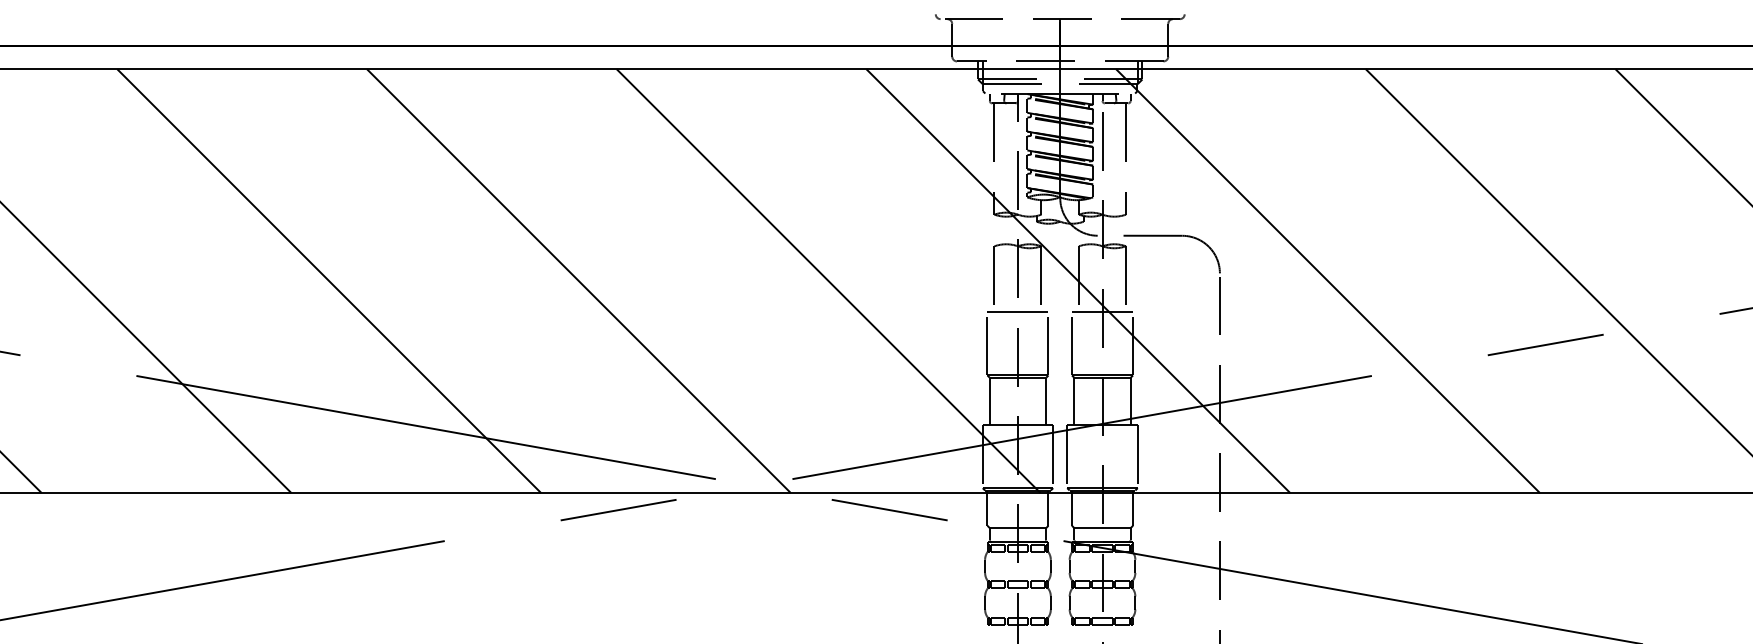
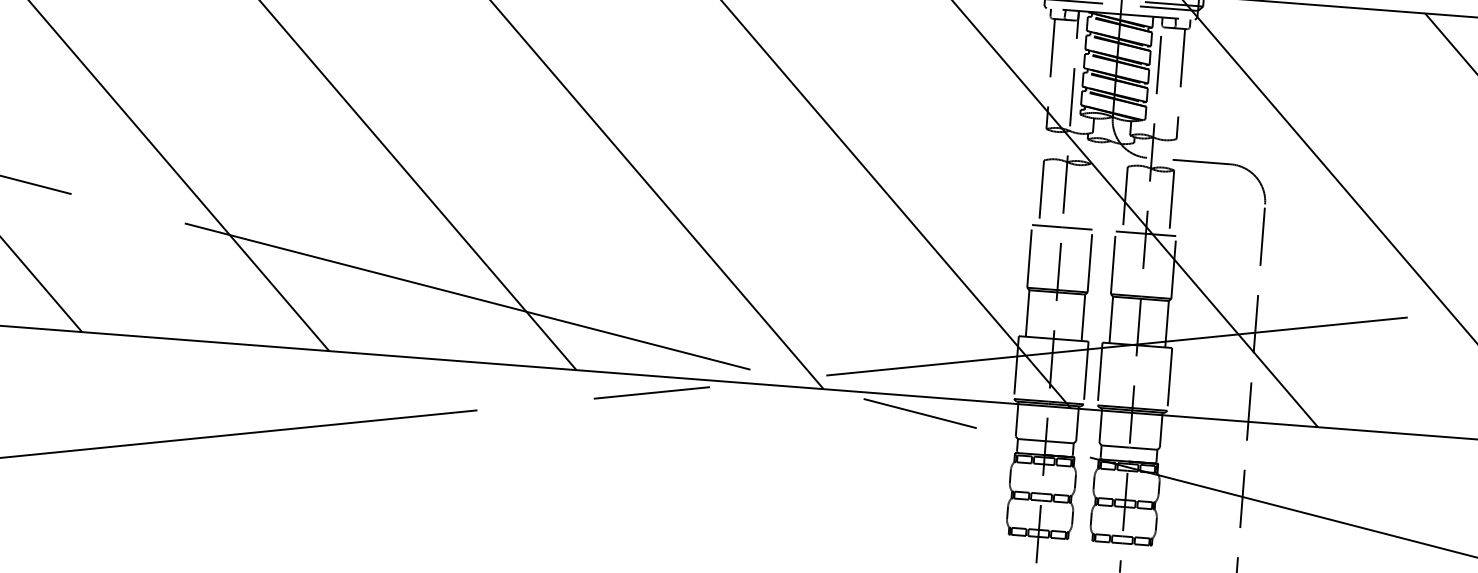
line: (1041, 279) -> (1088, 196), removed

